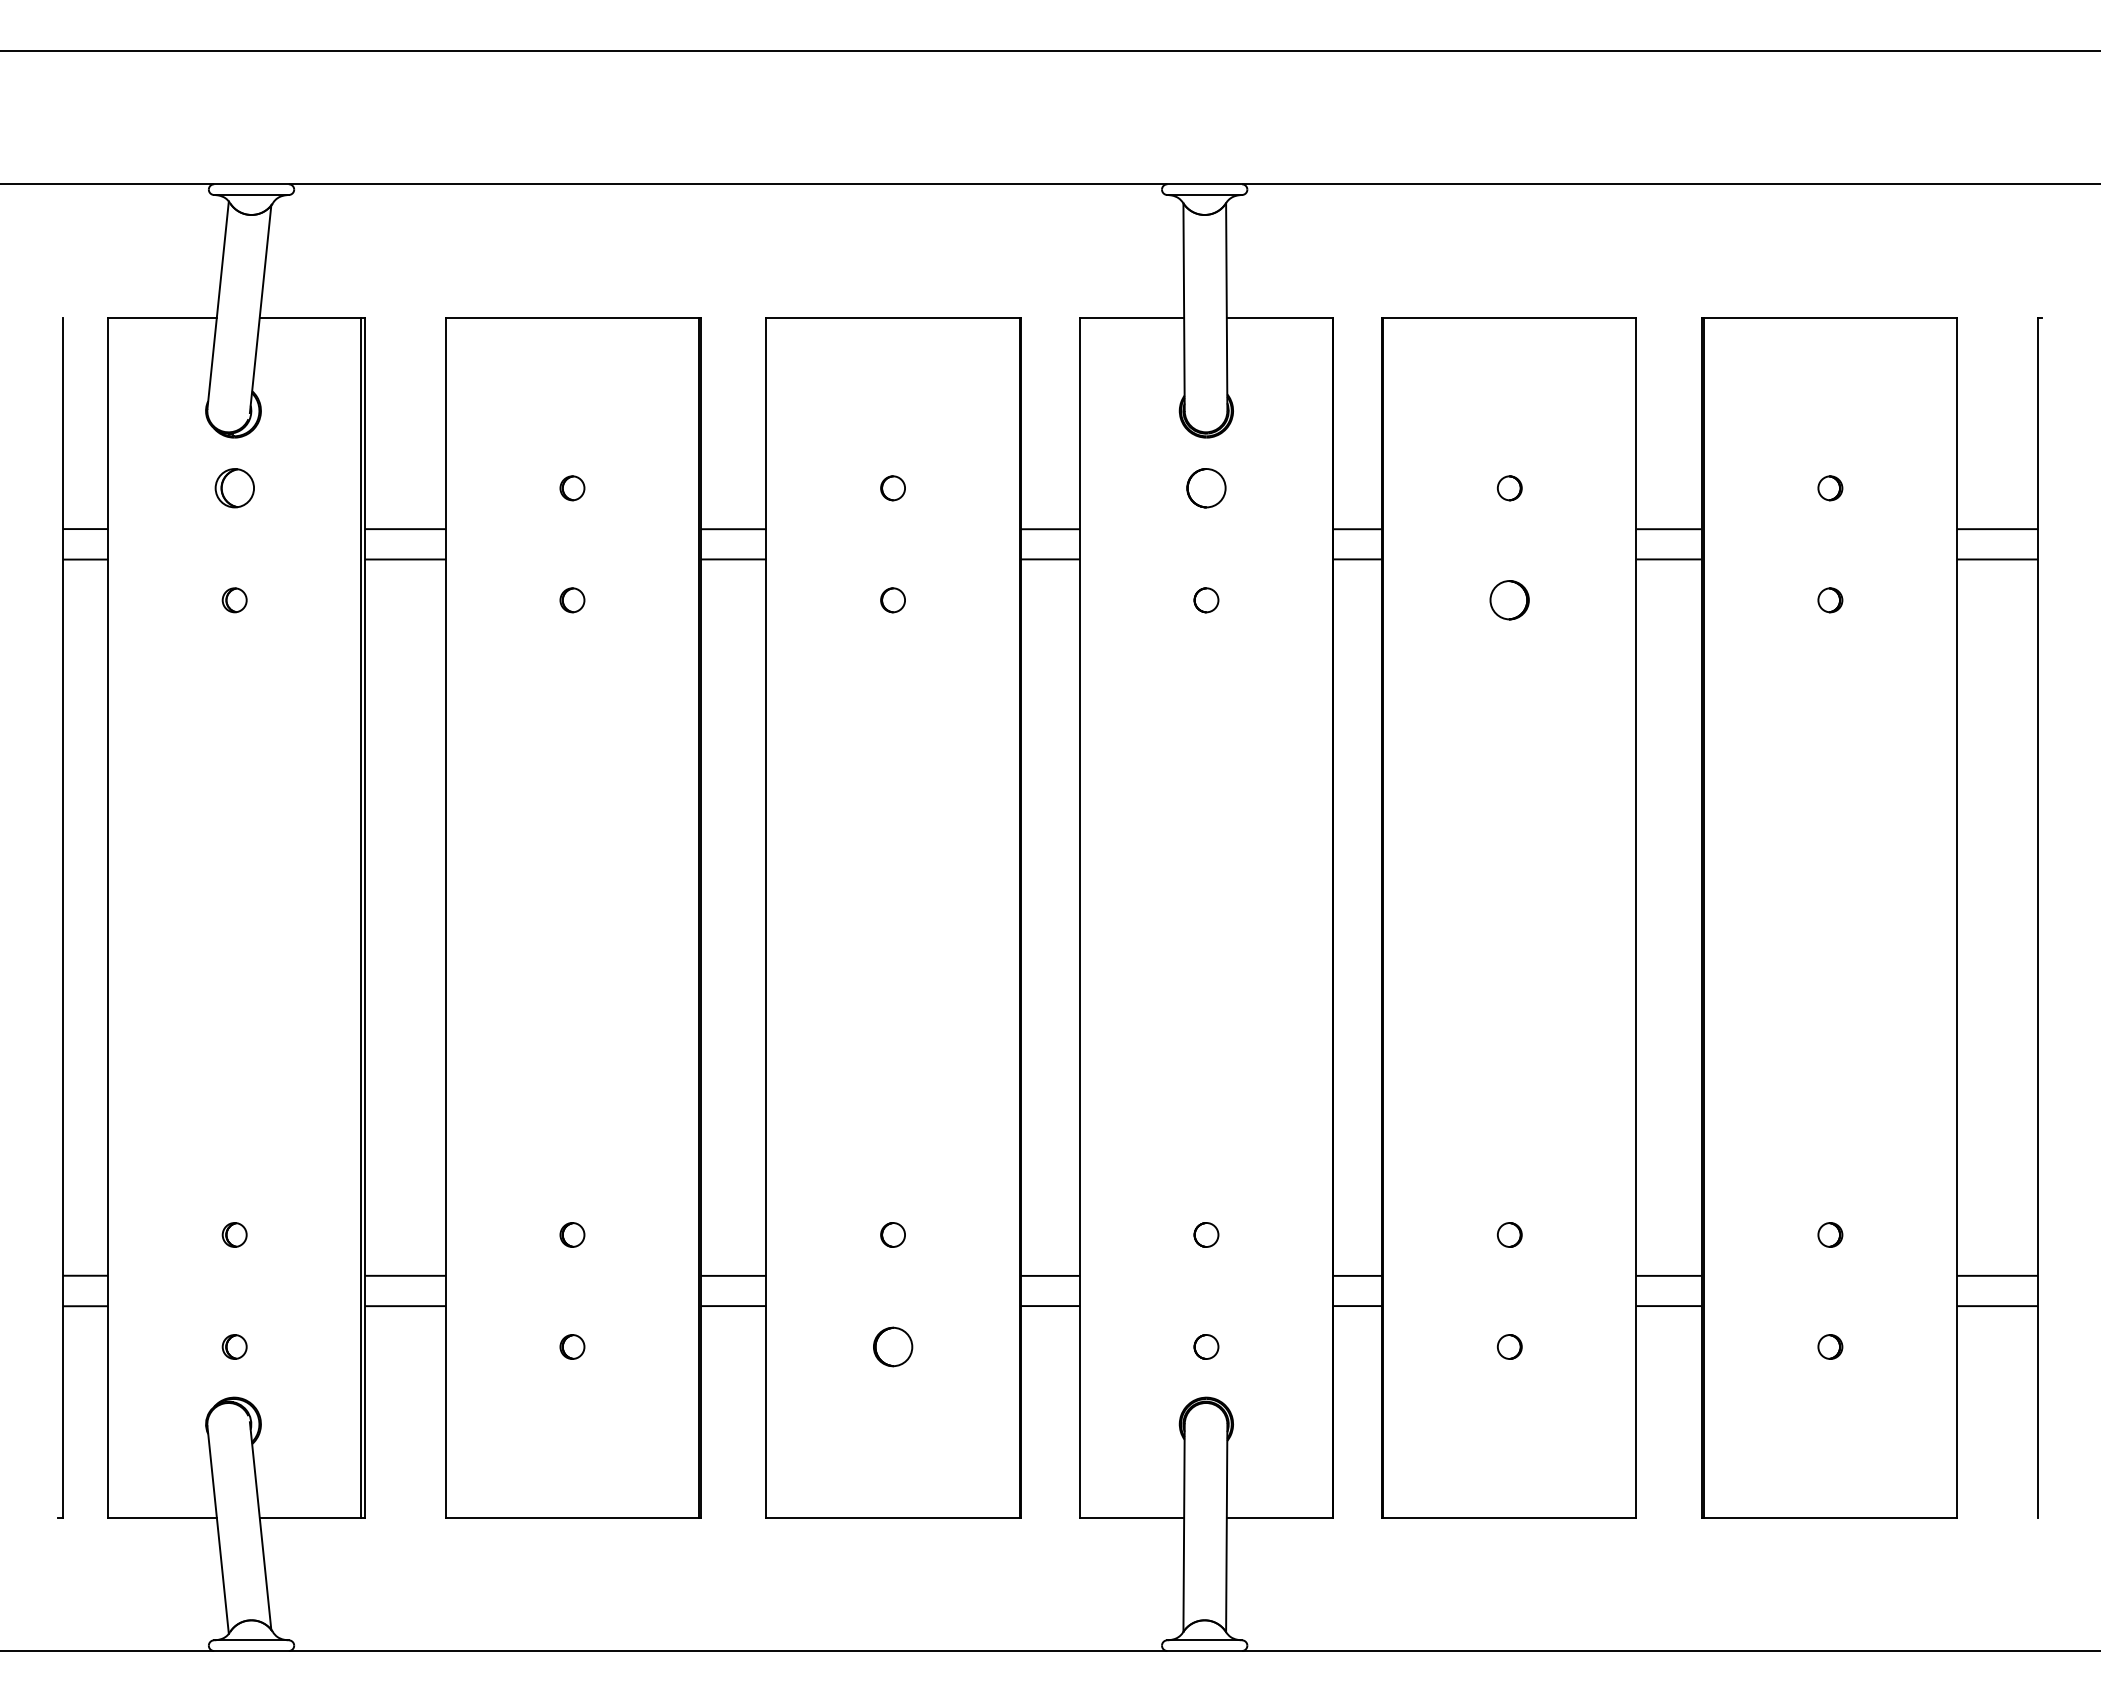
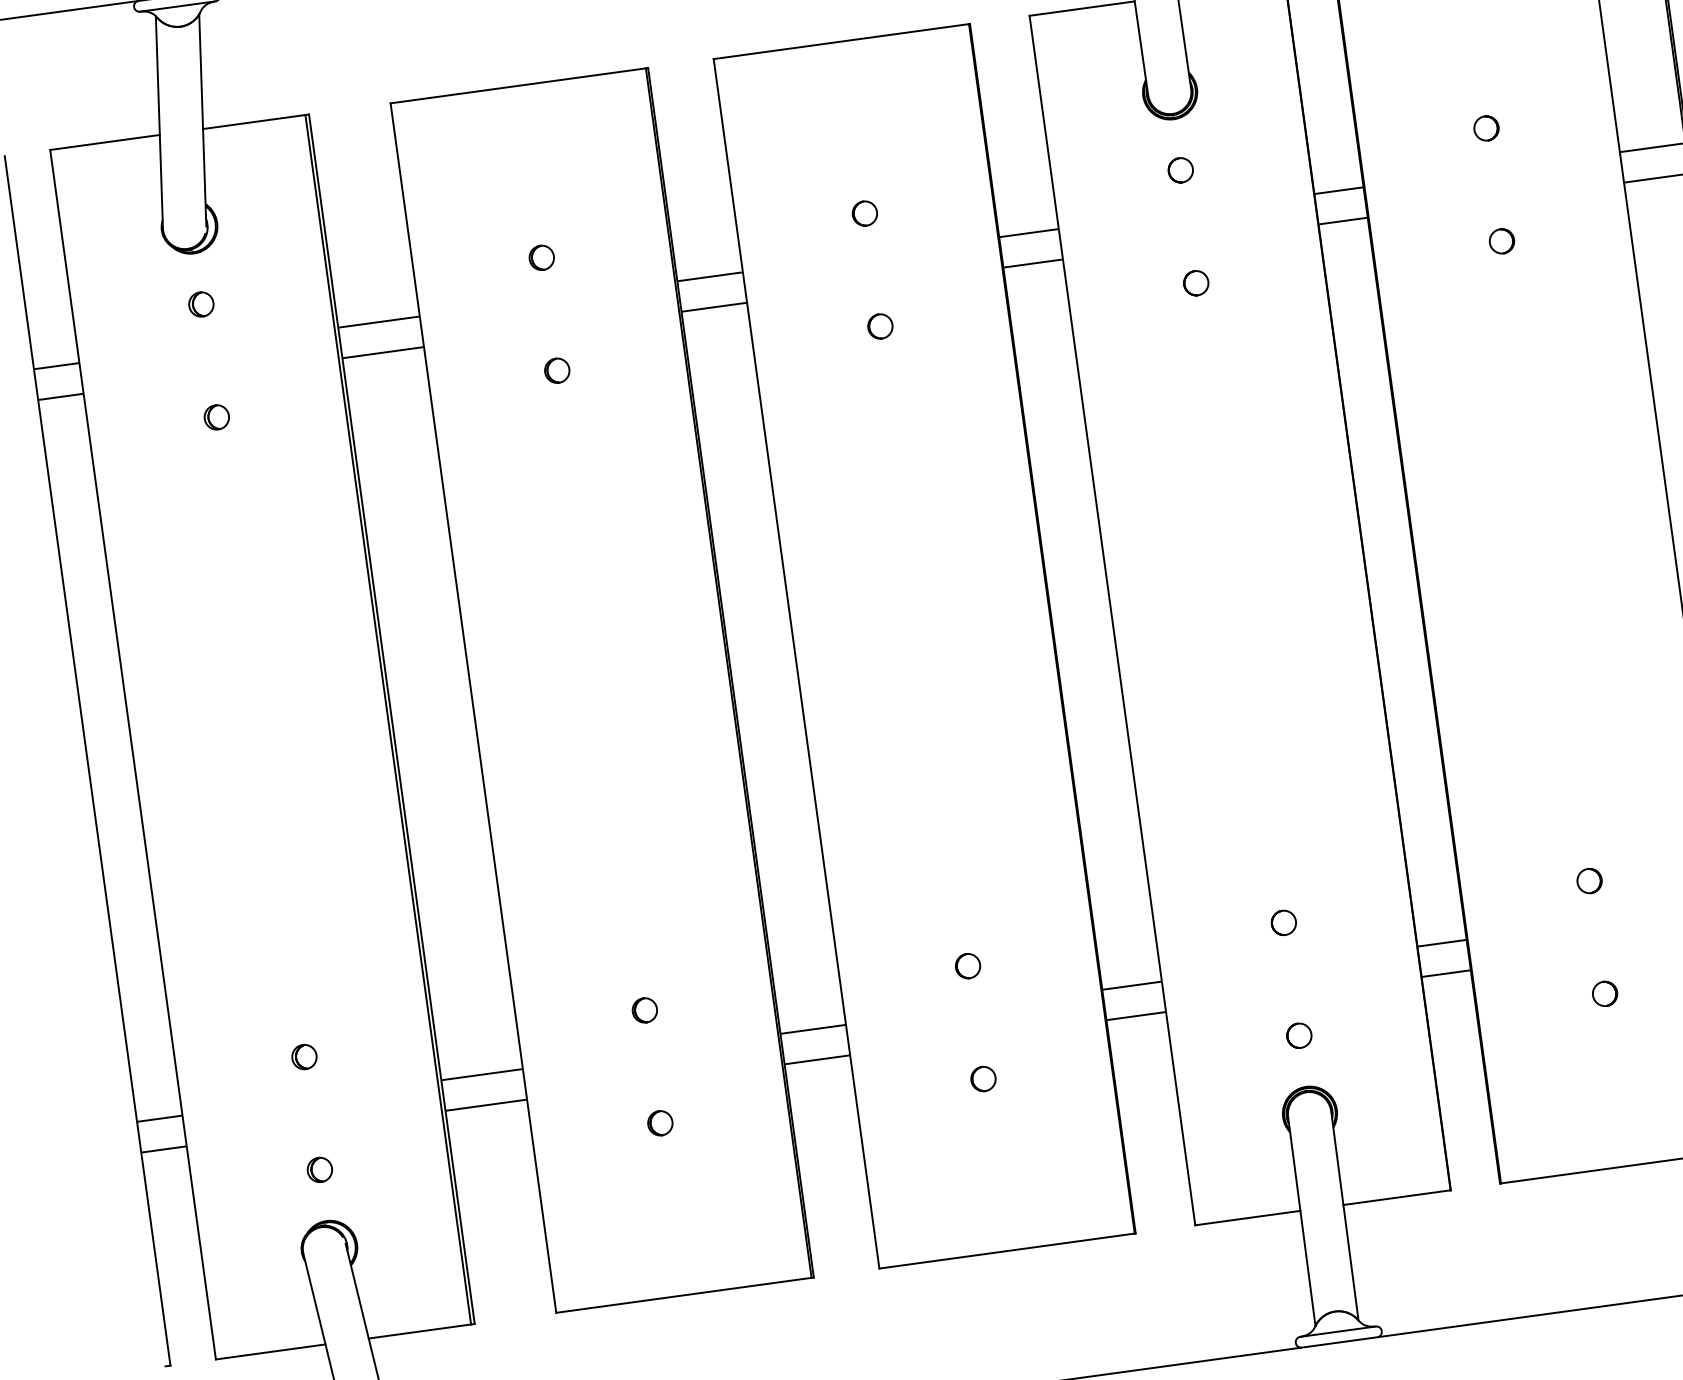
part: (234, 488) -> (201, 304), size x0.62
part: (1206, 488) -> (1180, 170), size x0.62
part: (1509, 600) -> (1501, 241), size x0.62
part: (892, 1346) -> (982, 1078), size x0.62

